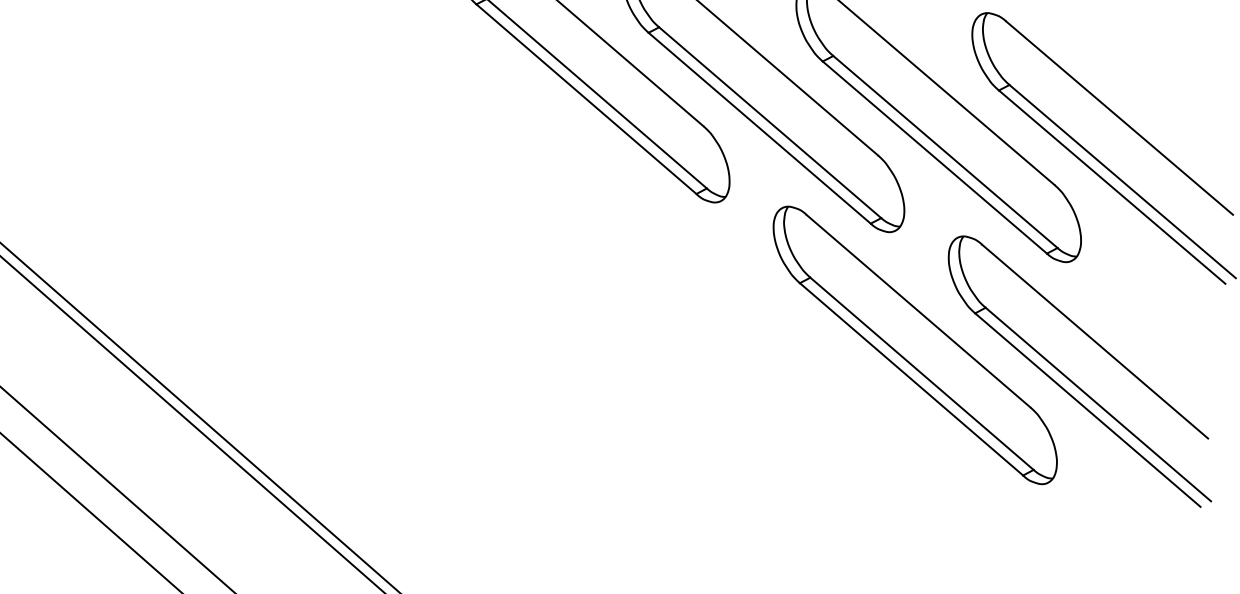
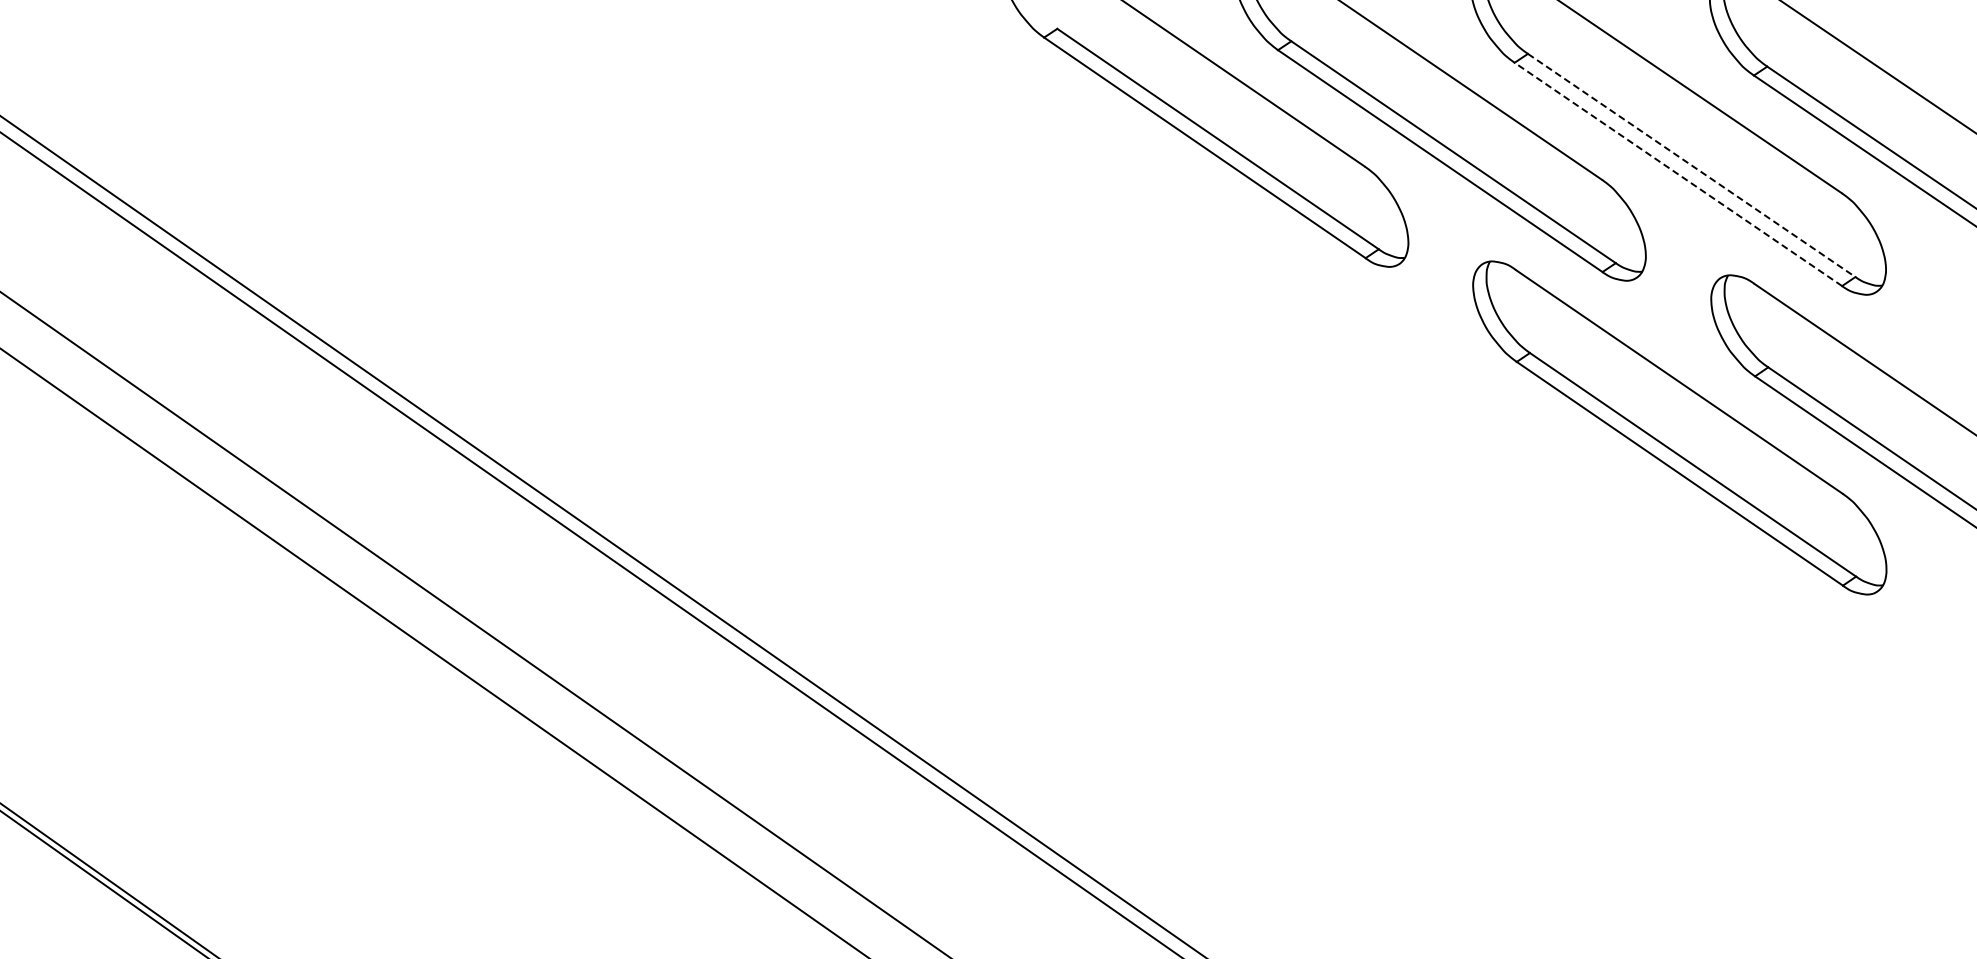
line: (946, 152) -> (1692, 165), solid -> dashed
line: (934, 157) -> (1677, 174), solid -> dashed

